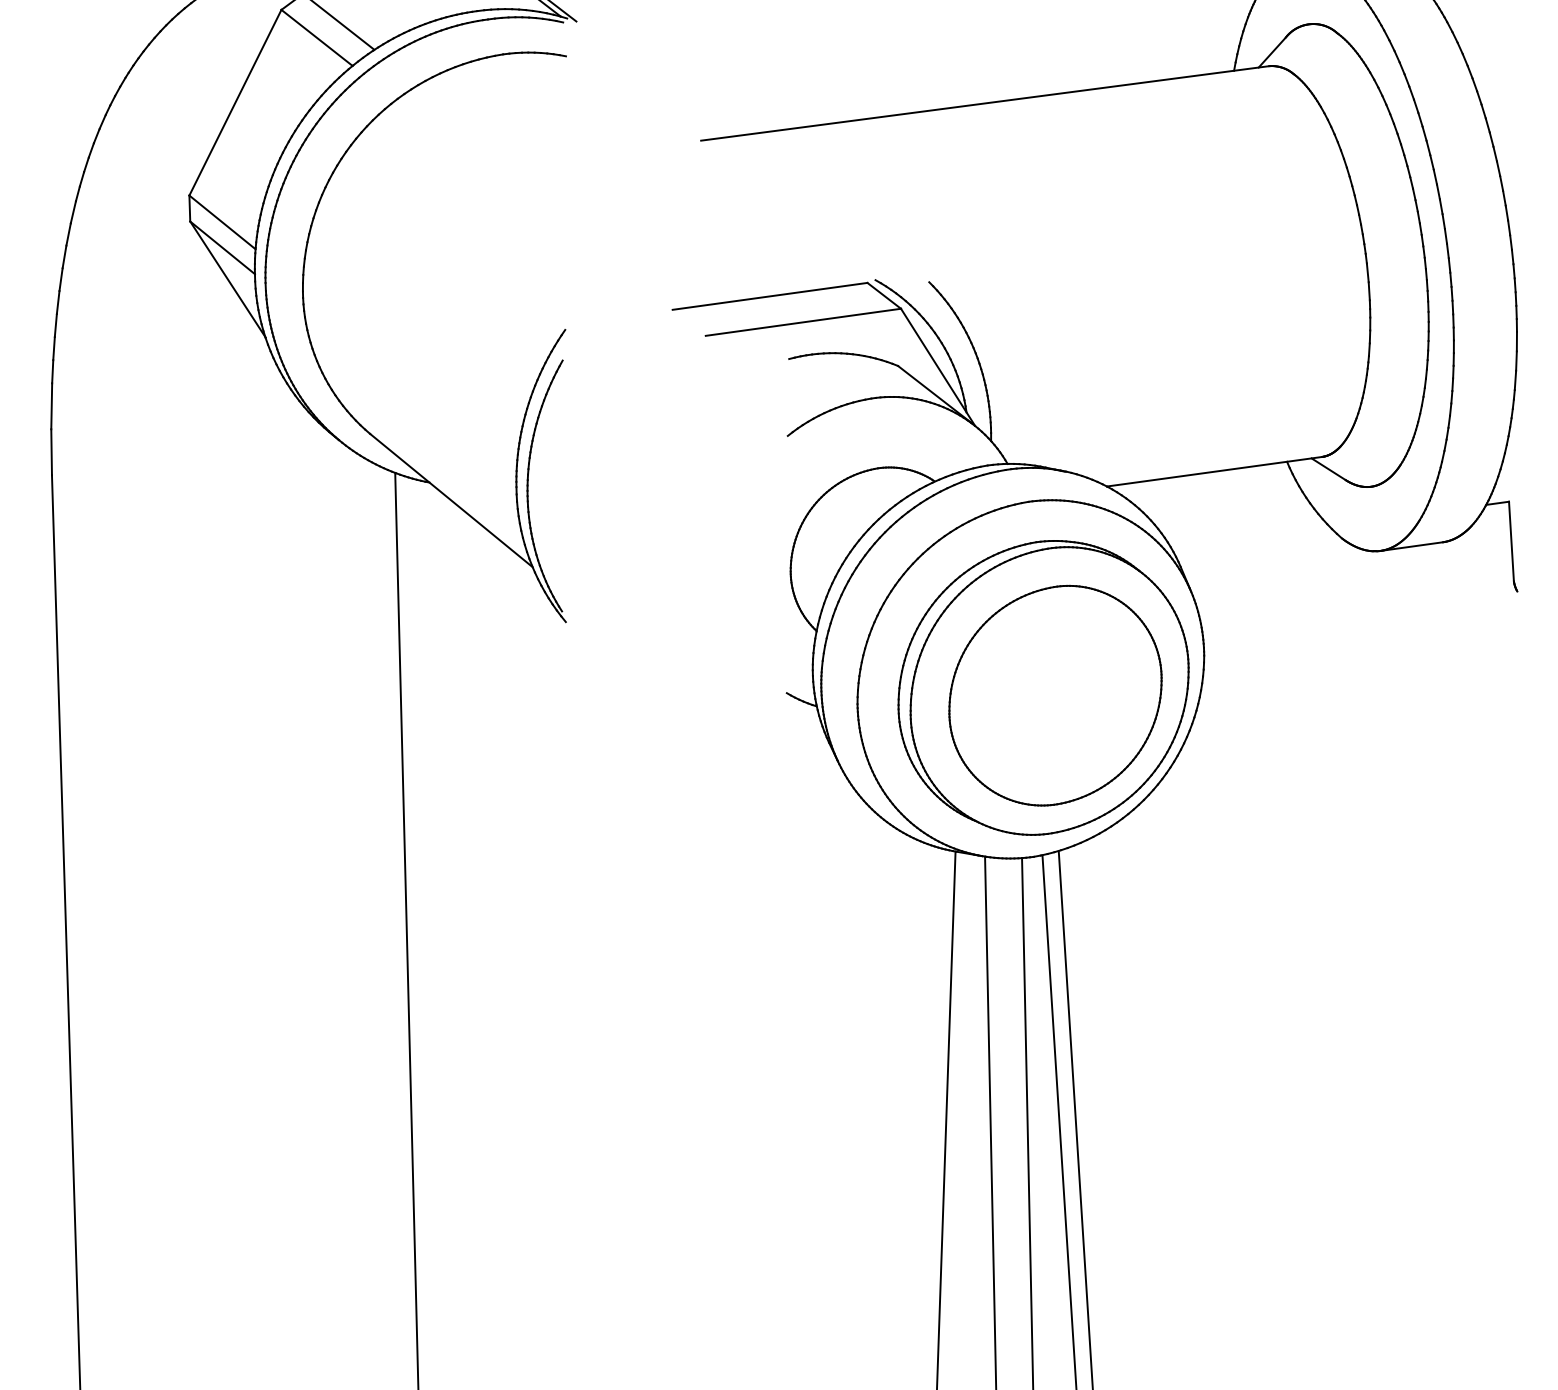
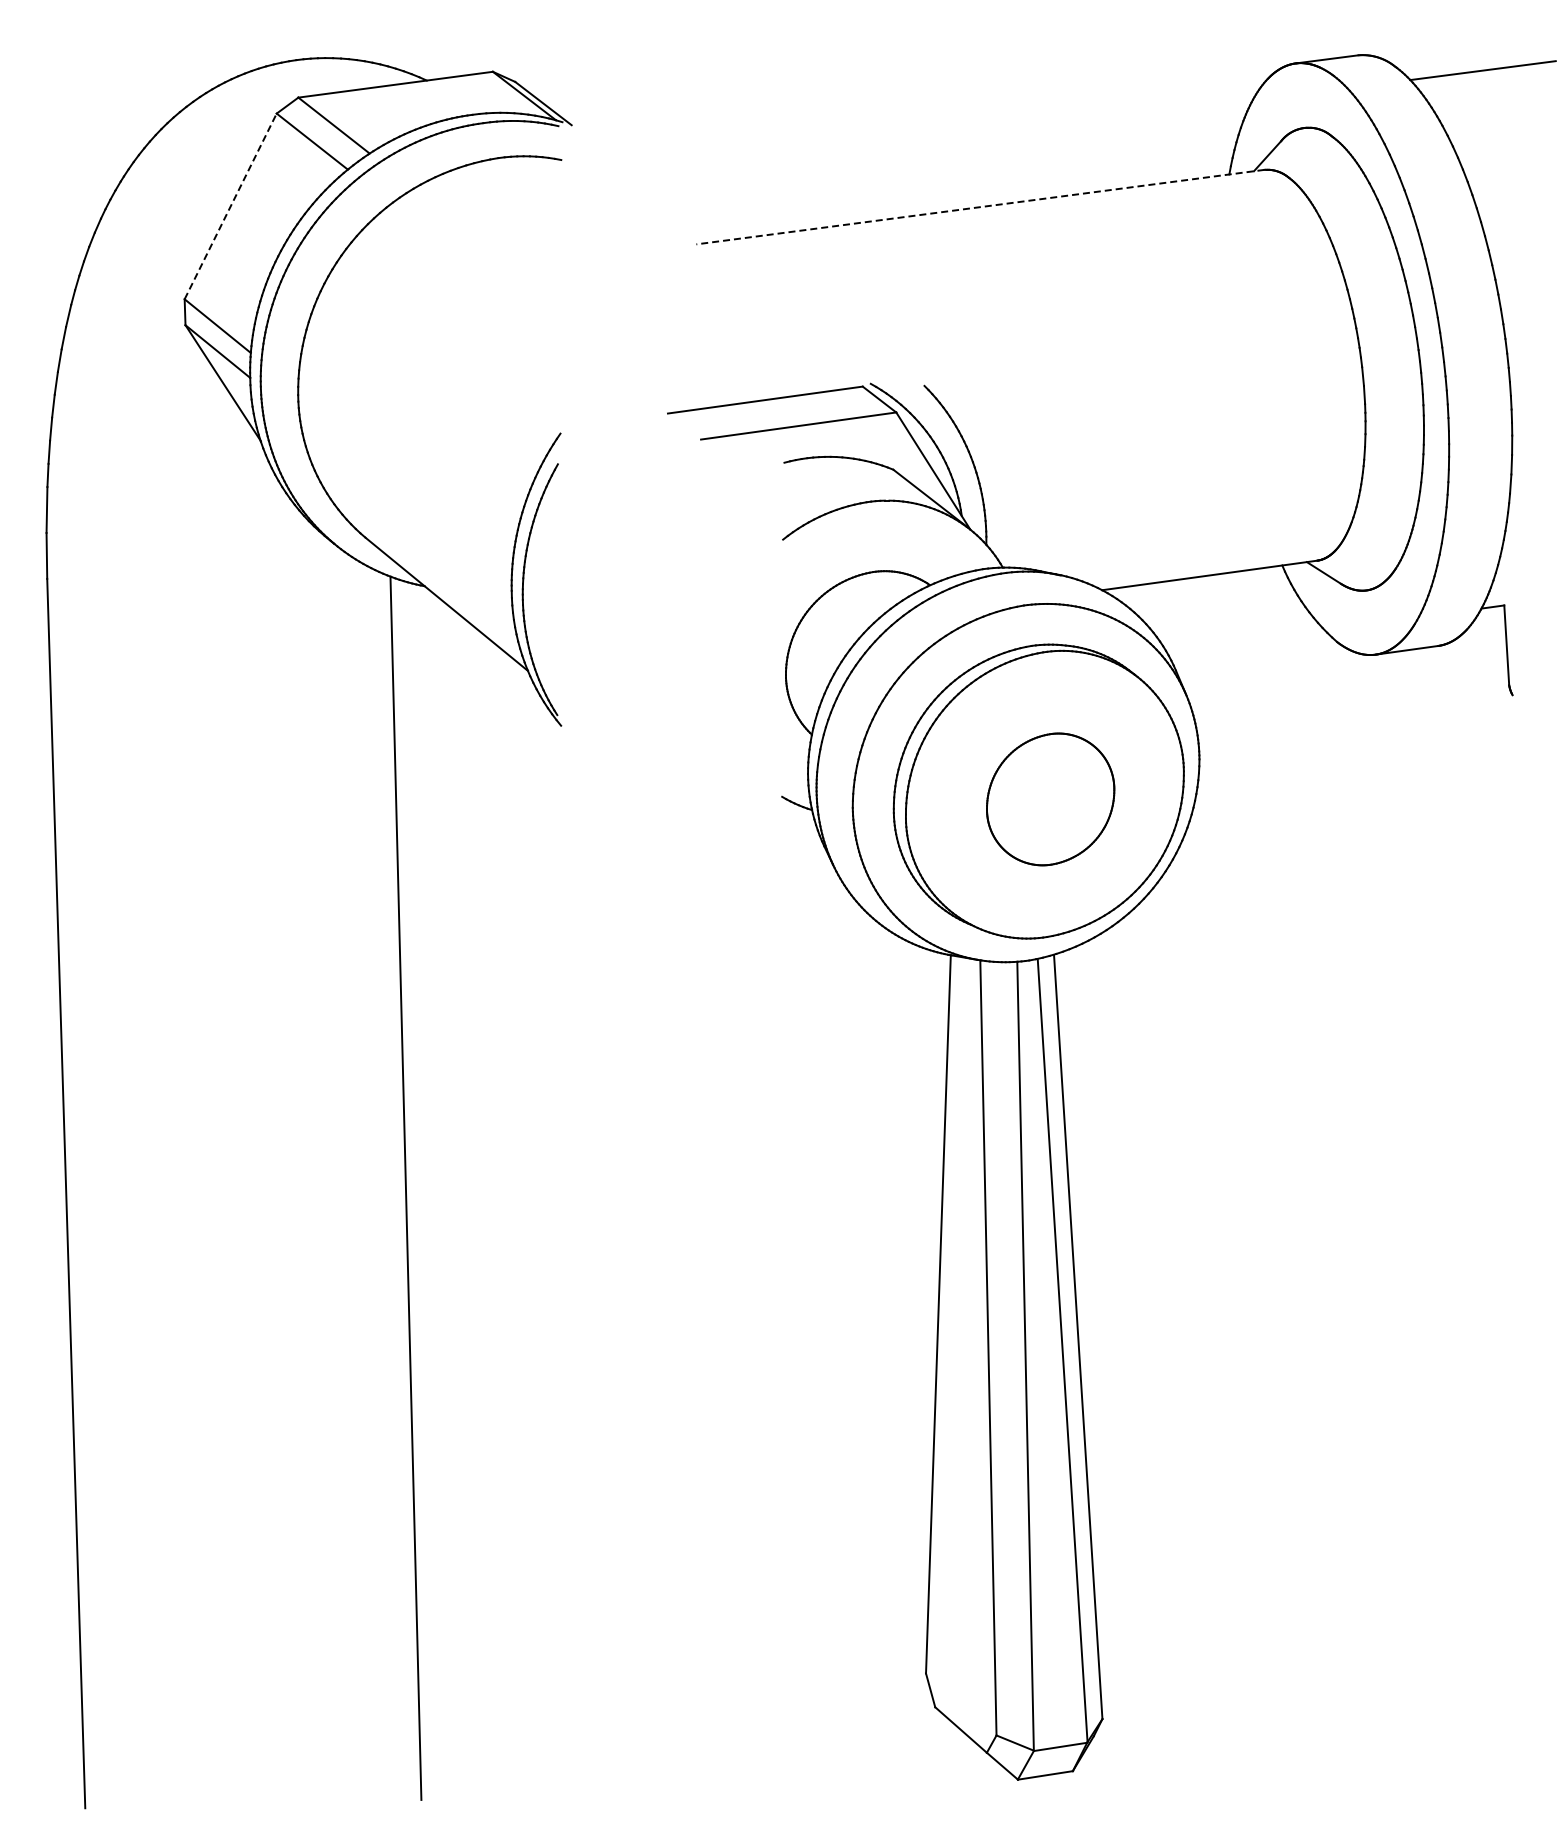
line: (235, 102) -> (230, 206), solid -> dashed
line: (984, 103) -> (979, 207), solid -> dashed
part: (1055, 695) -> (1050, 799), size x0.6

